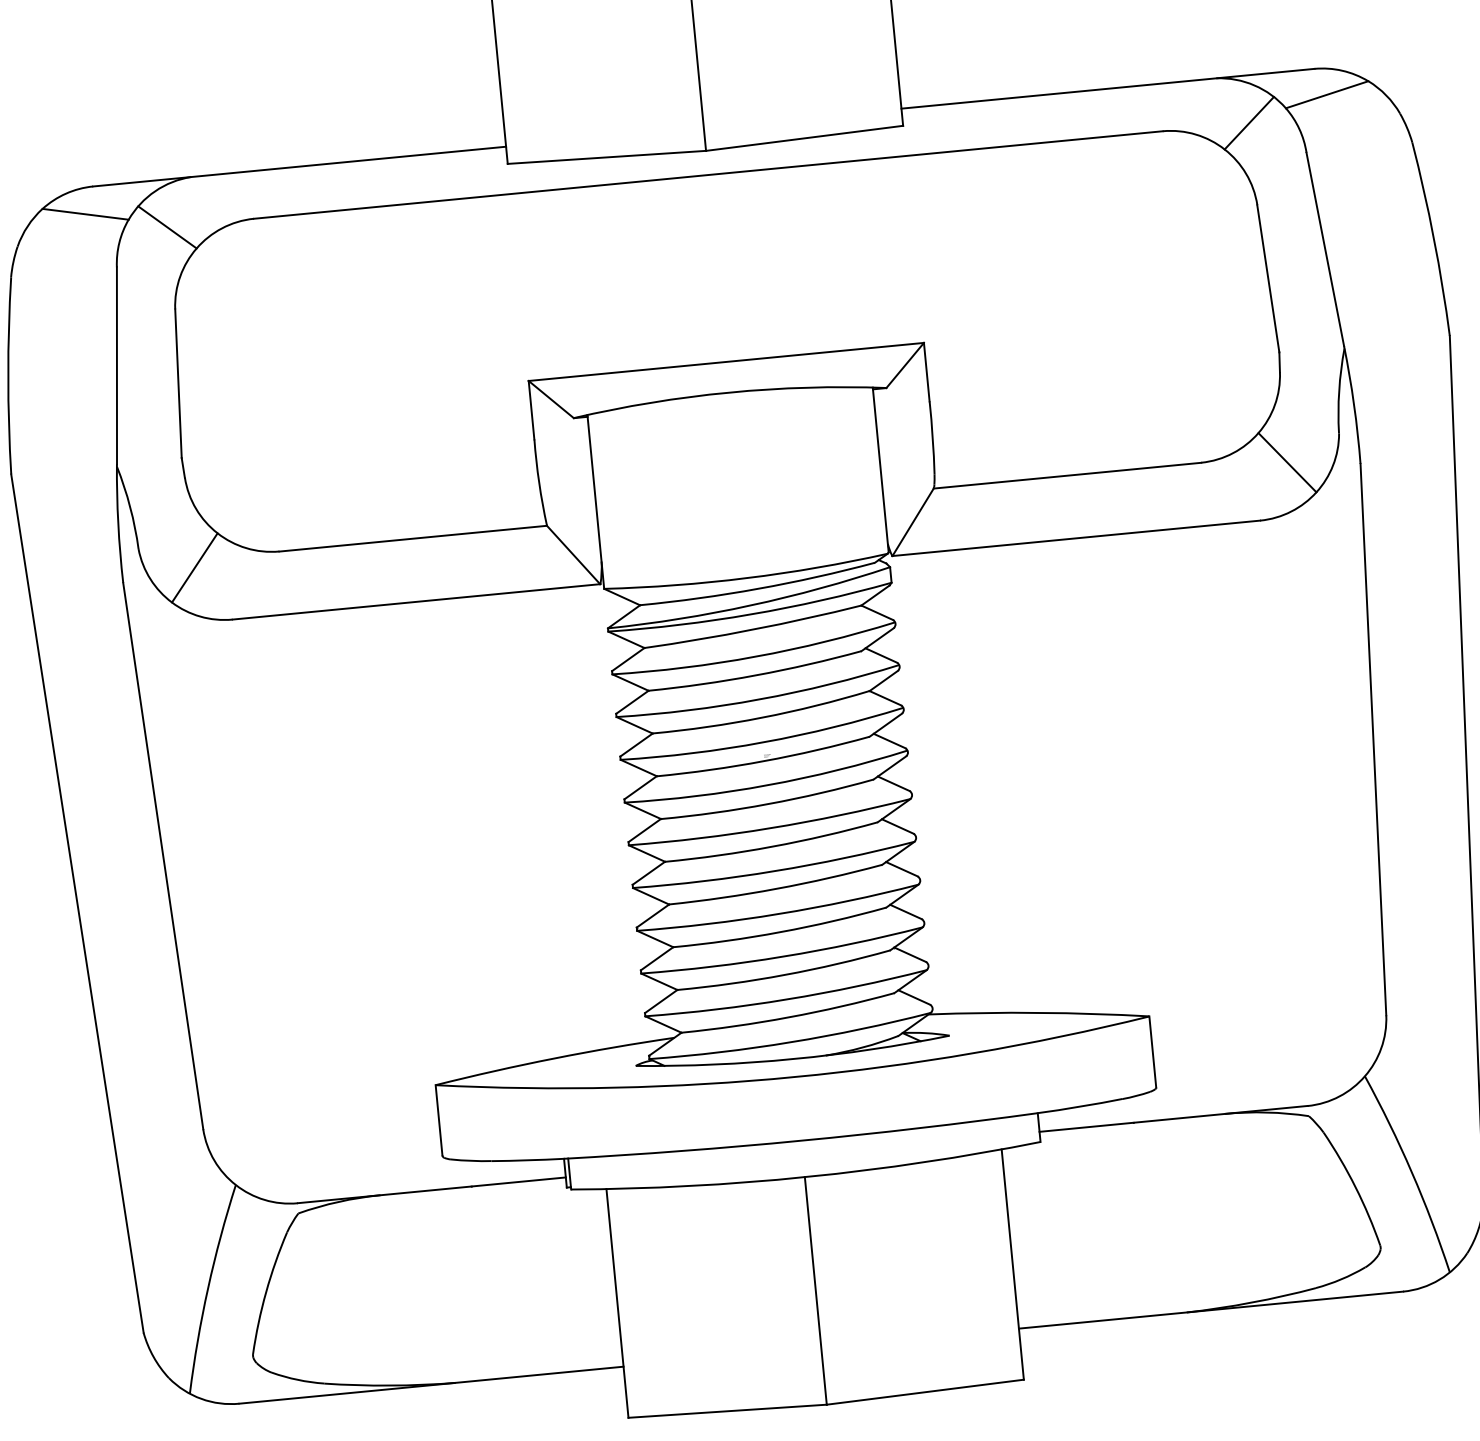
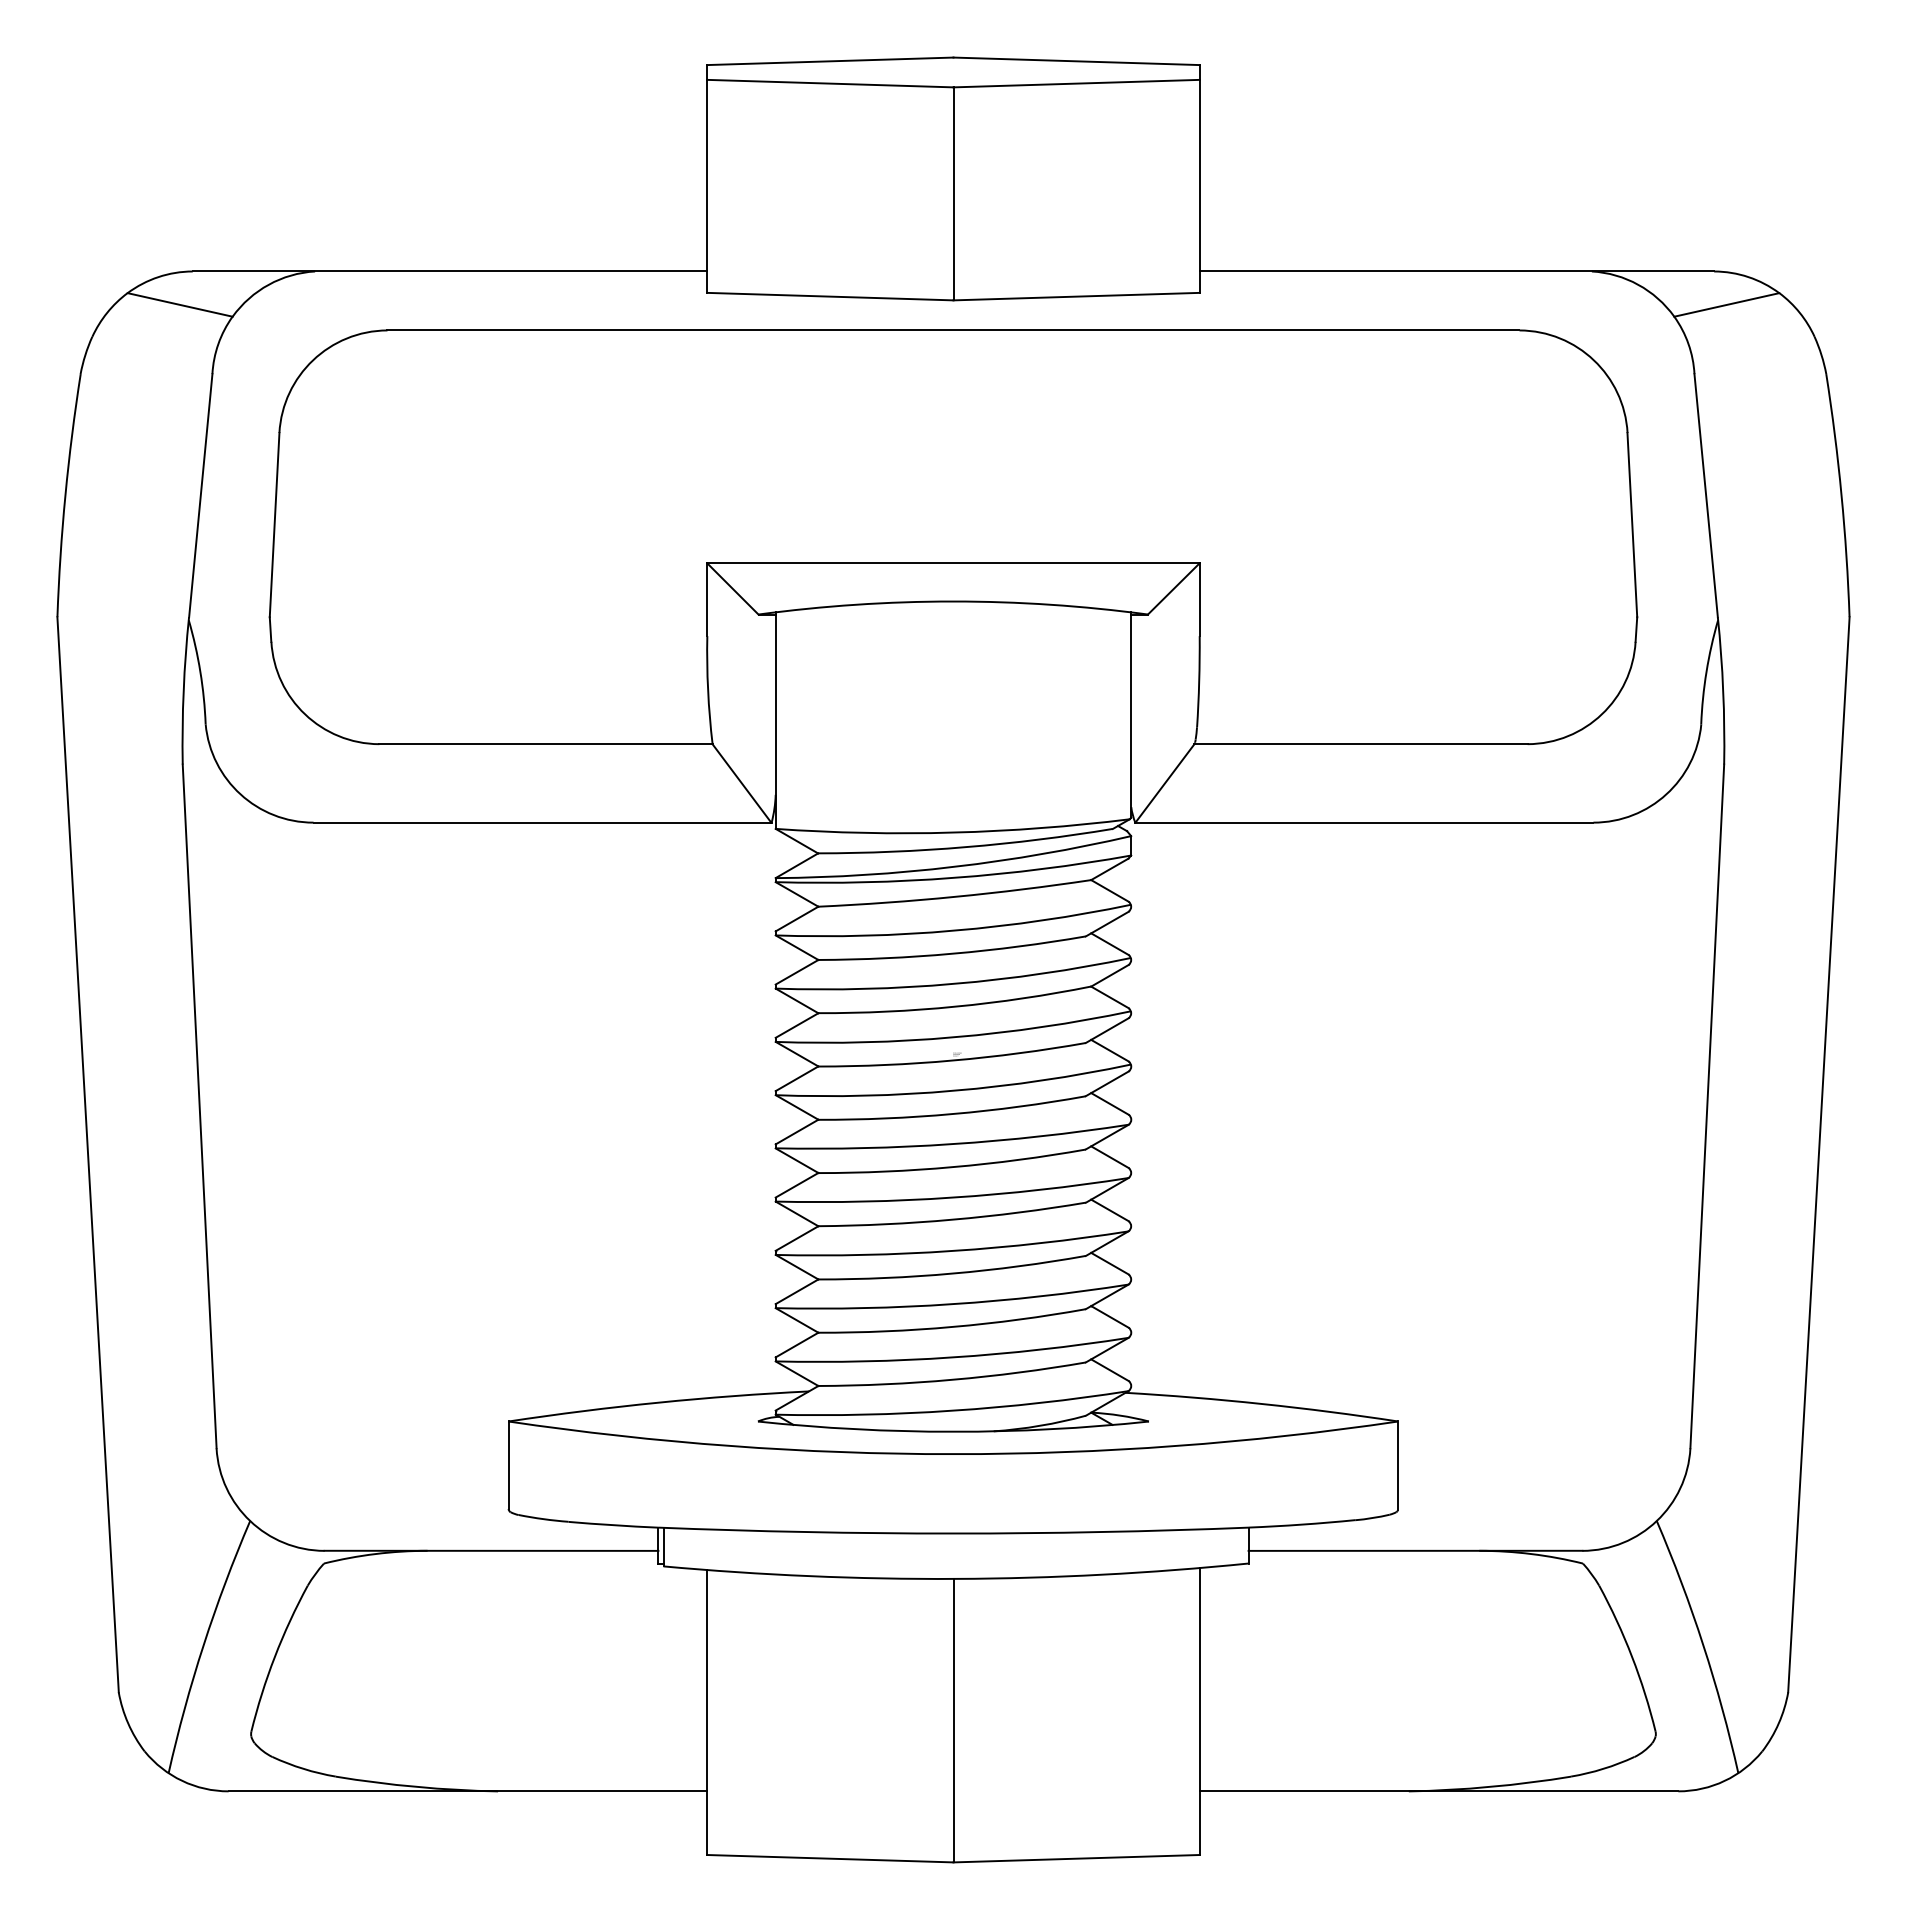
line: (1248, 123) -> (1626, 330), removed
line: (167, 227) -> (279, 330), removed
line: (1286, 462) -> (1633, 754), removed
line: (194, 568) -> (272, 754), removed

